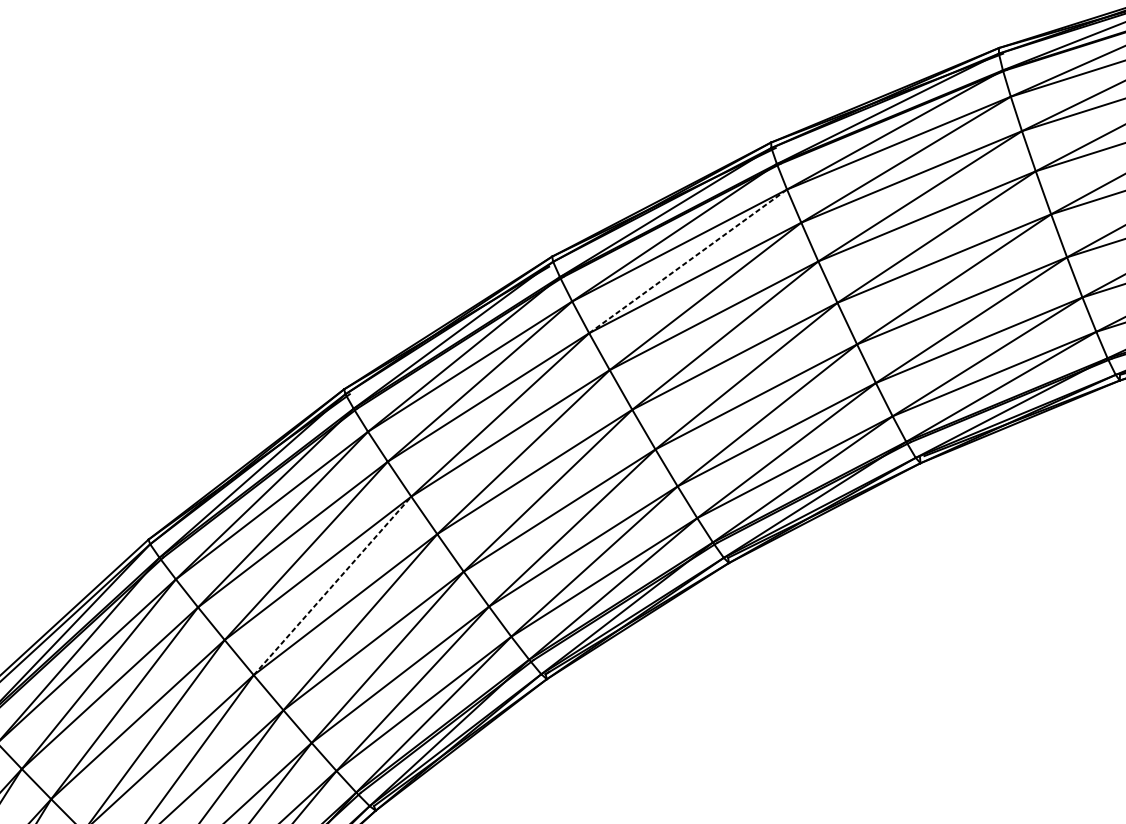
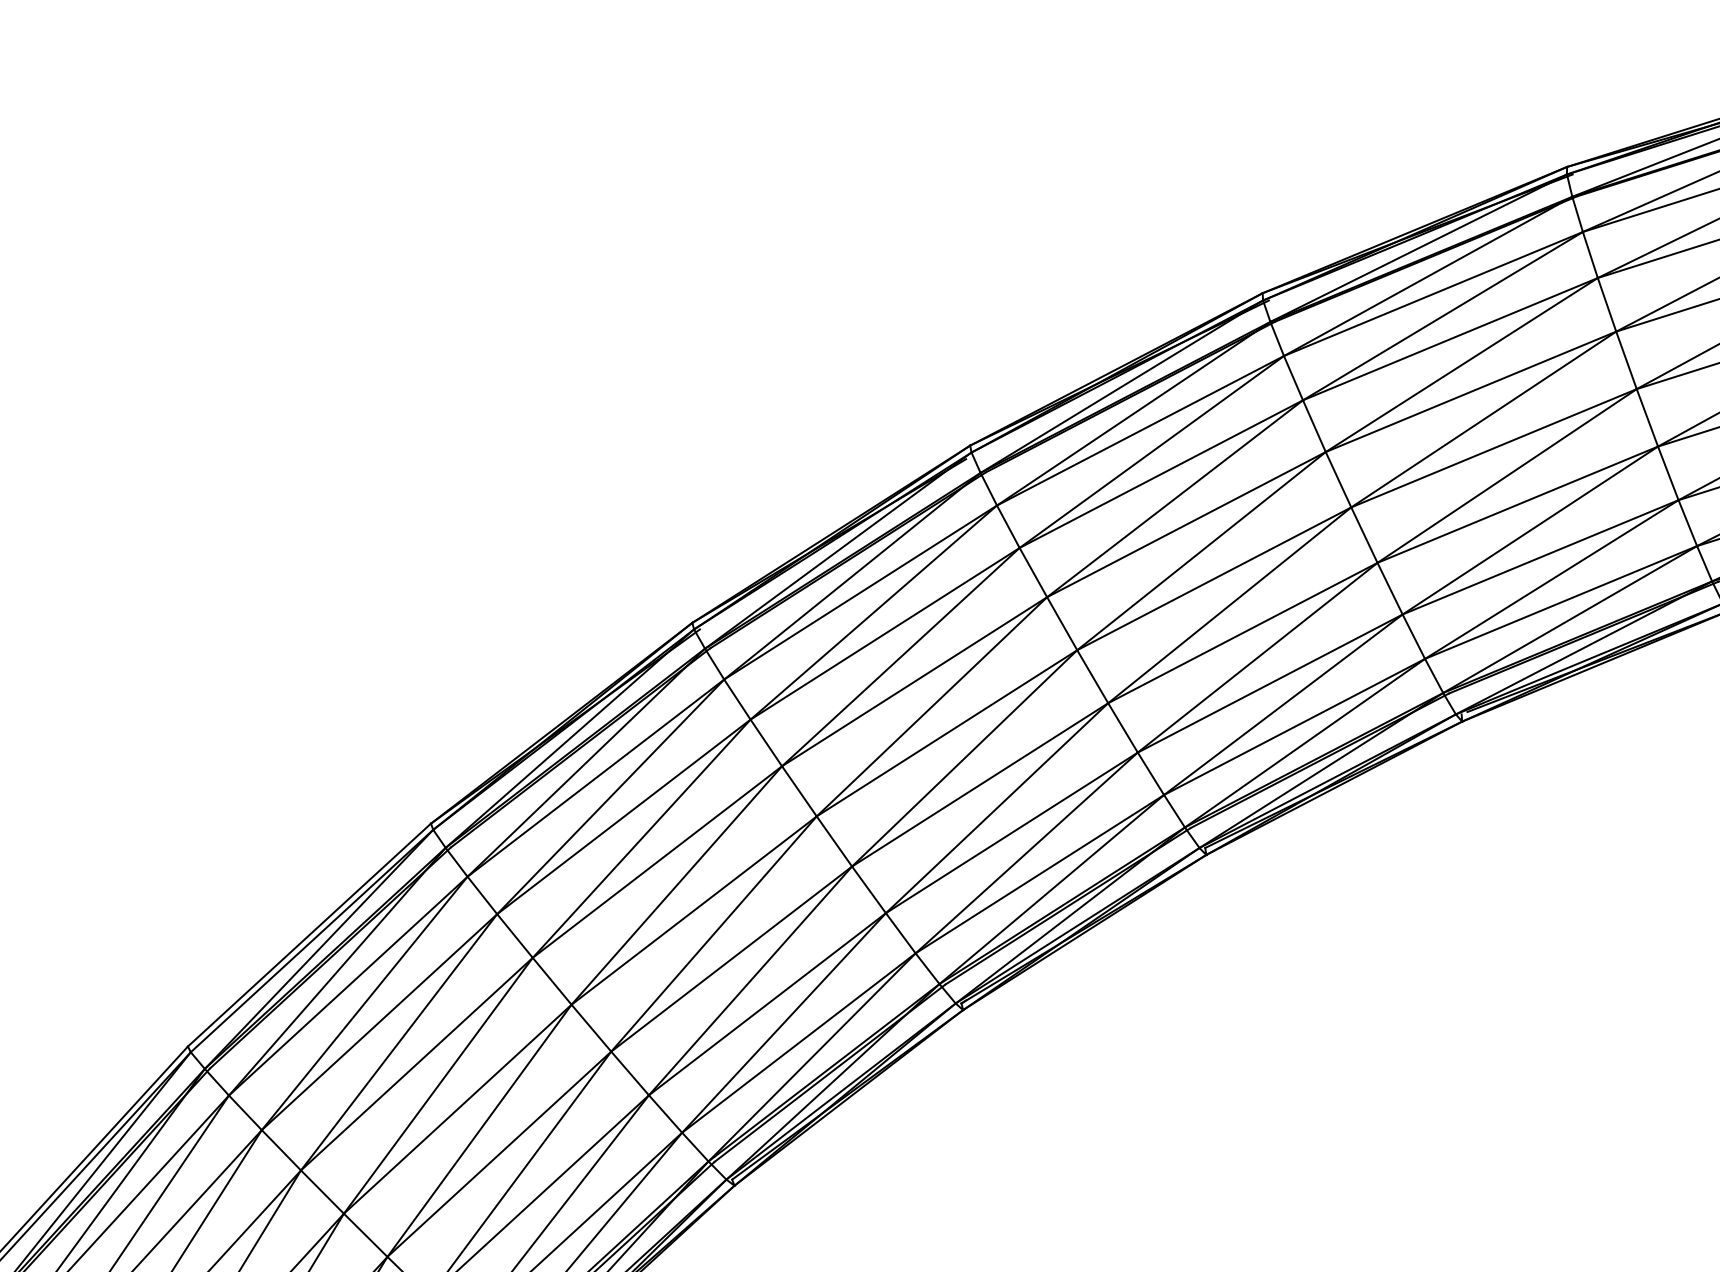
line: (688, 261) -> (1152, 451), dashed -> solid
line: (333, 585) -> (677, 885), dashed -> solid

